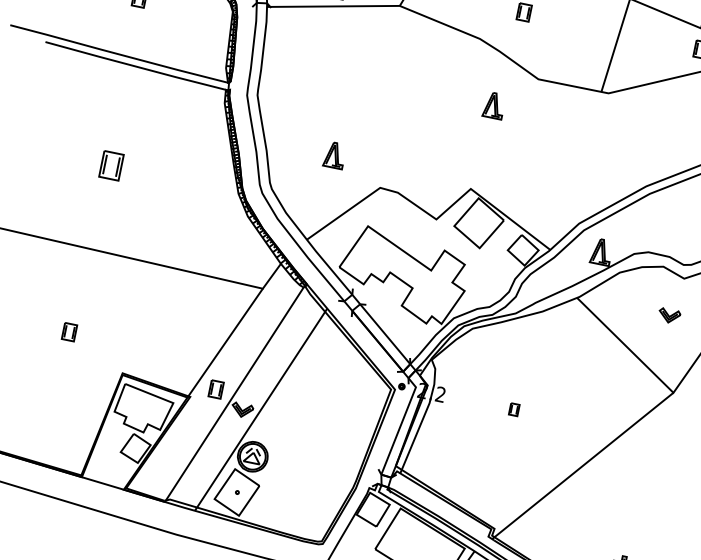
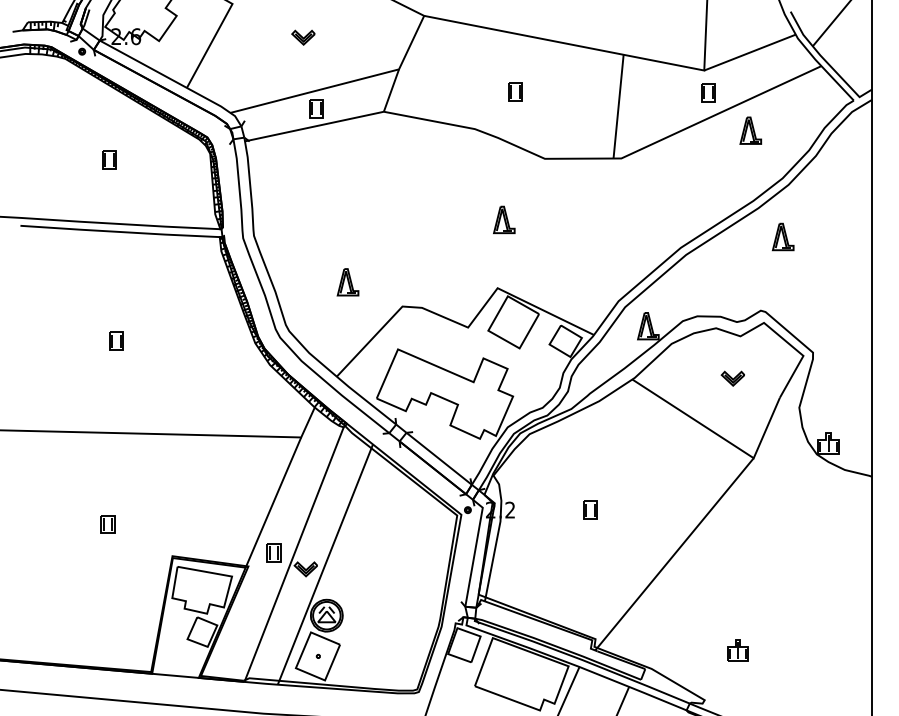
part: (494, 105) -> (504, 219), moved
part: (111, 165) -> (116, 340), size x0.62
part: (514, 409) -> (590, 509), size x1.43

